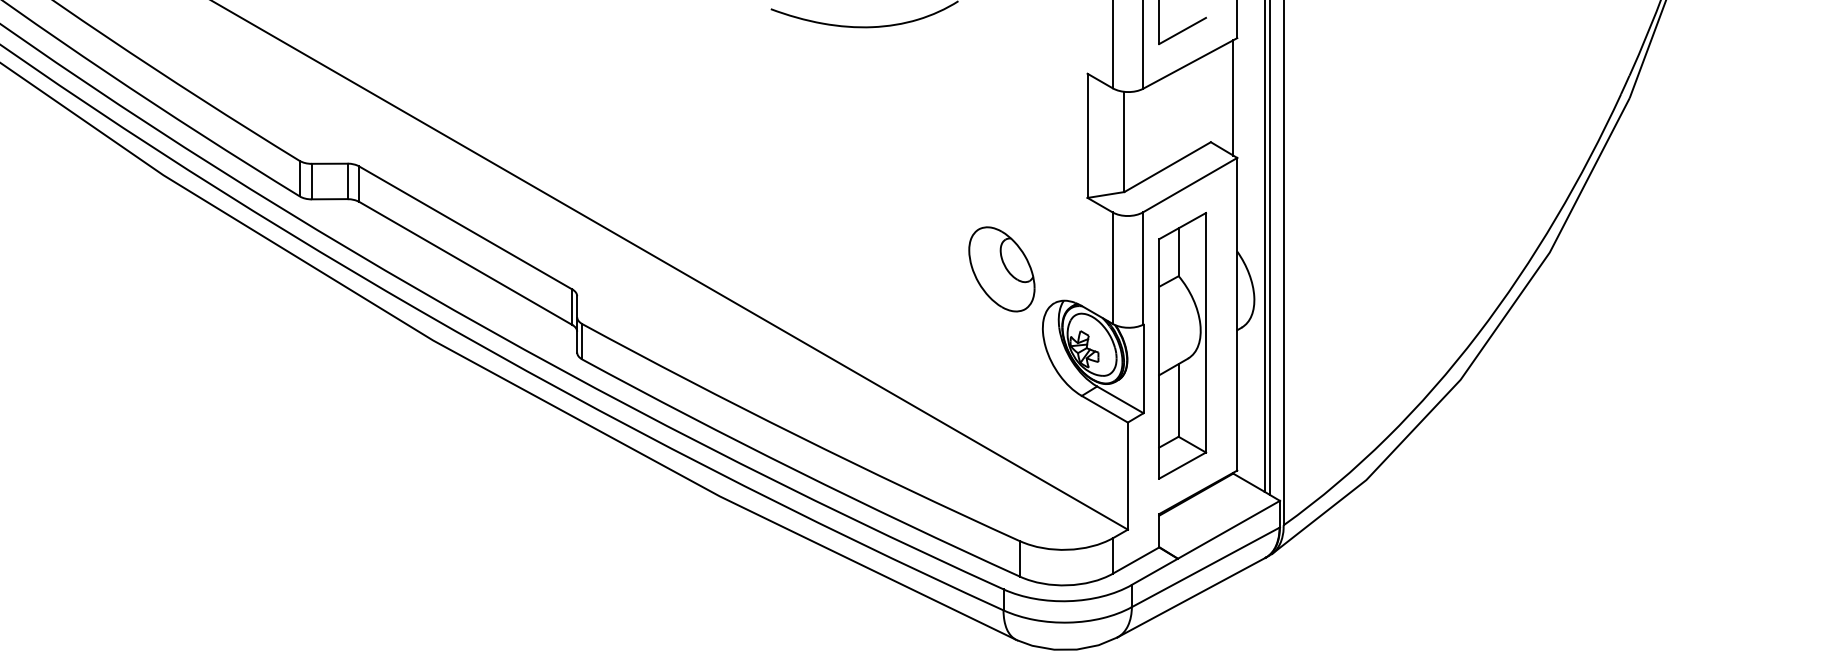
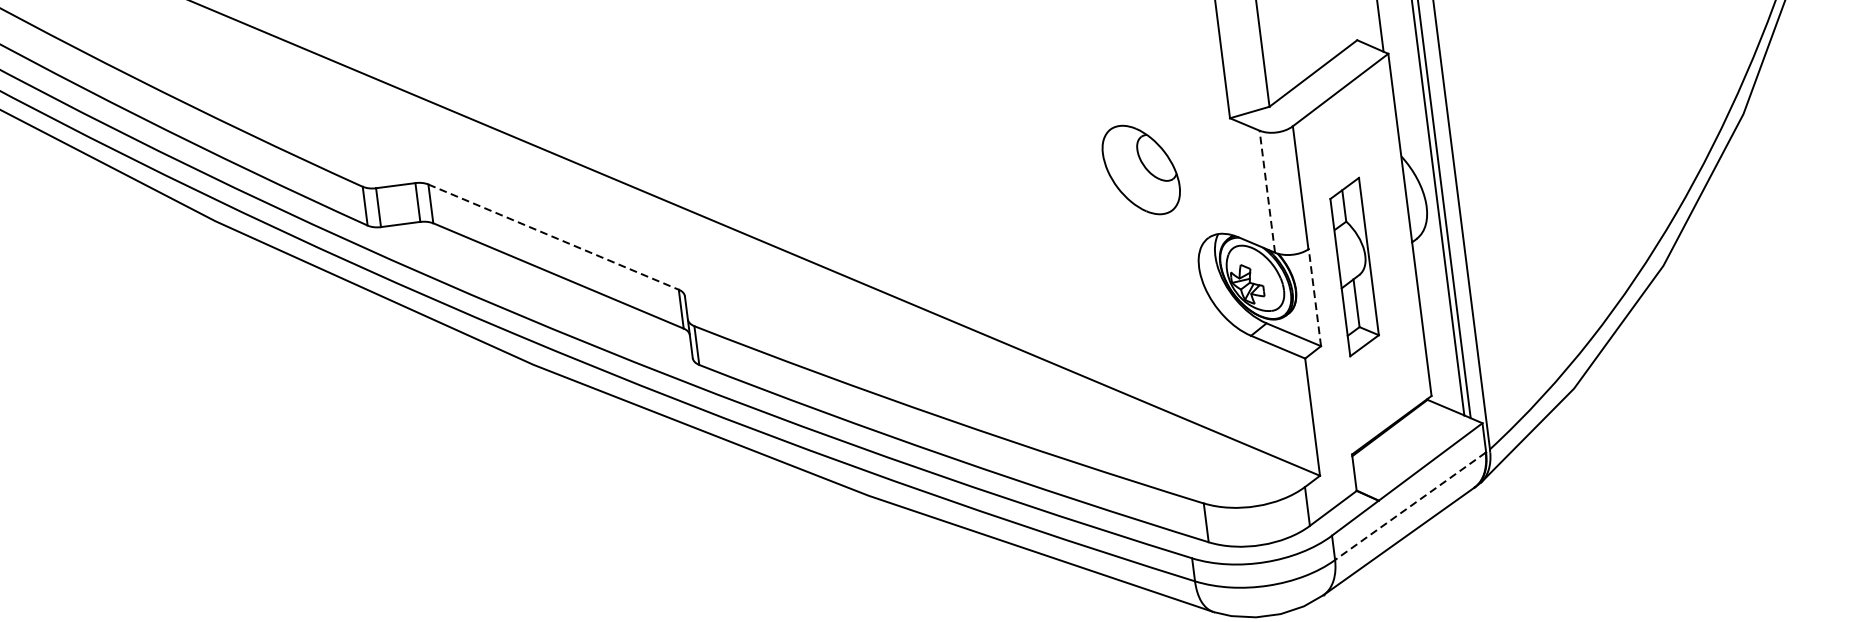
line: (466, 228) -> (554, 237), solid -> dashed
line: (1112, 268) -> (1267, 192), solid -> dashed
part: (1001, 269) -> (1140, 170), moved
part: (1182, 345) -> (1354, 266), size x0.6
line: (1143, 368) -> (1314, 297), solid -> dashed
line: (1205, 567) -> (1410, 506), solid -> dashed

